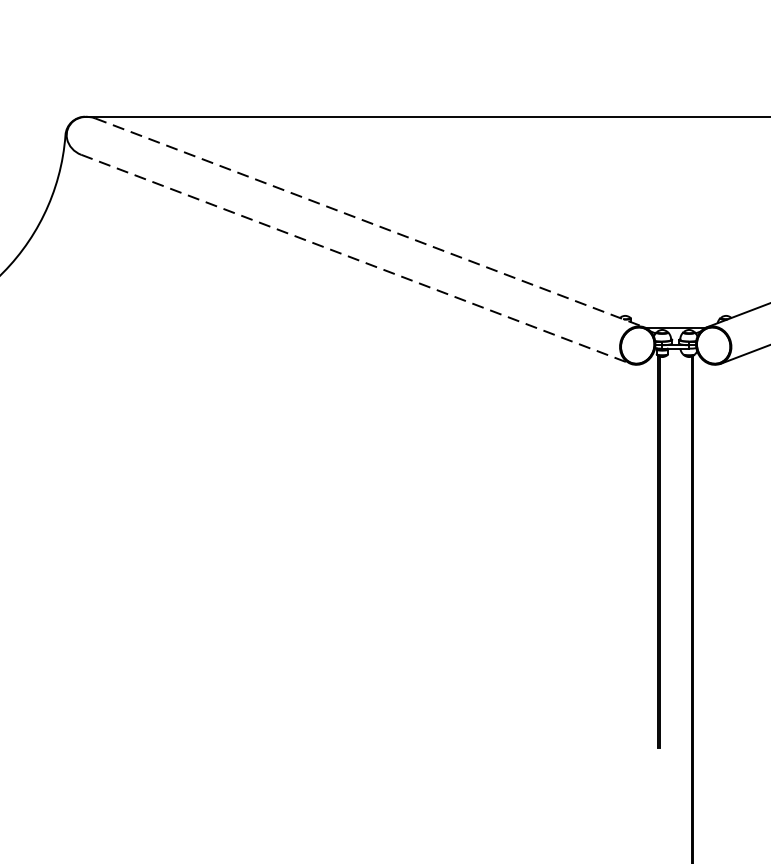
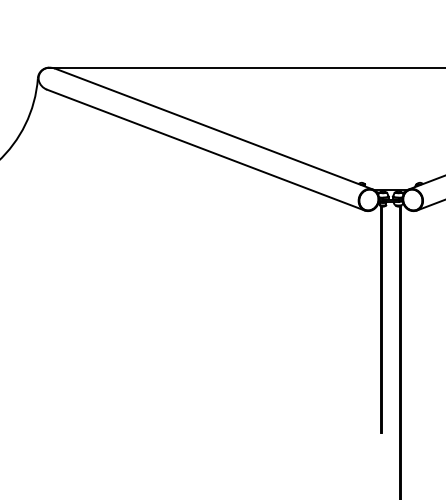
line: (370, 223) -> (214, 129), dashed -> solid
line: (356, 259) -> (206, 150), dashed -> solid

